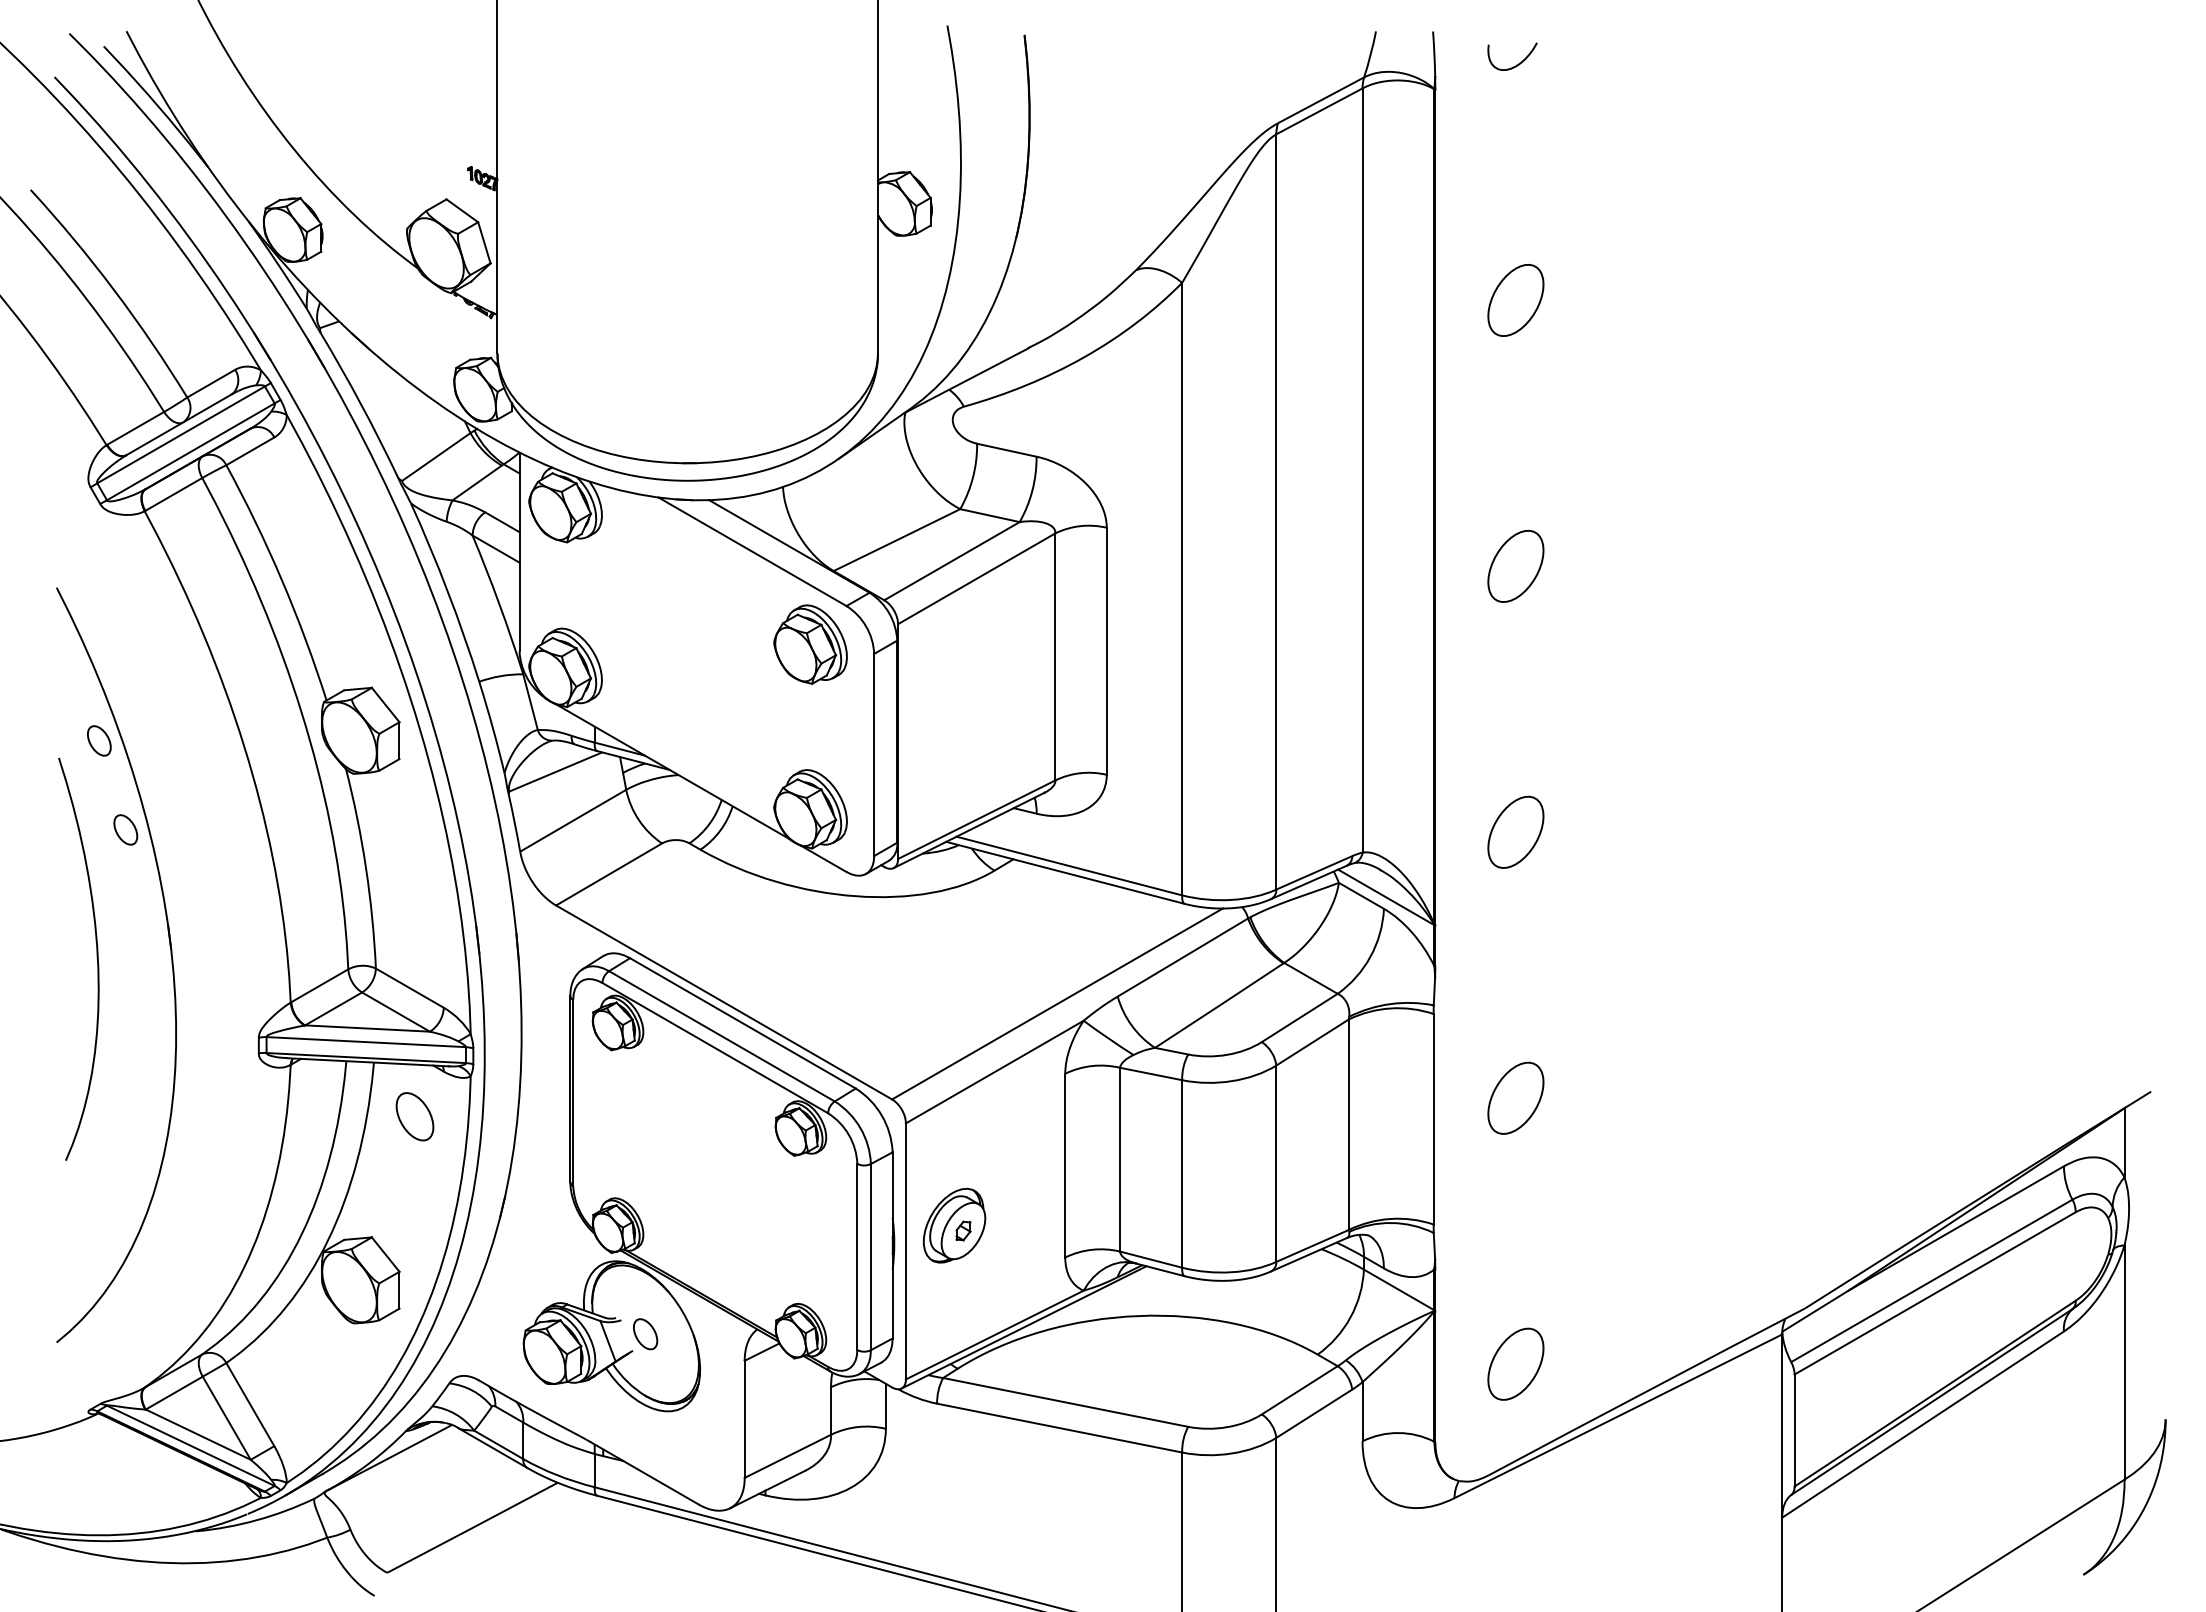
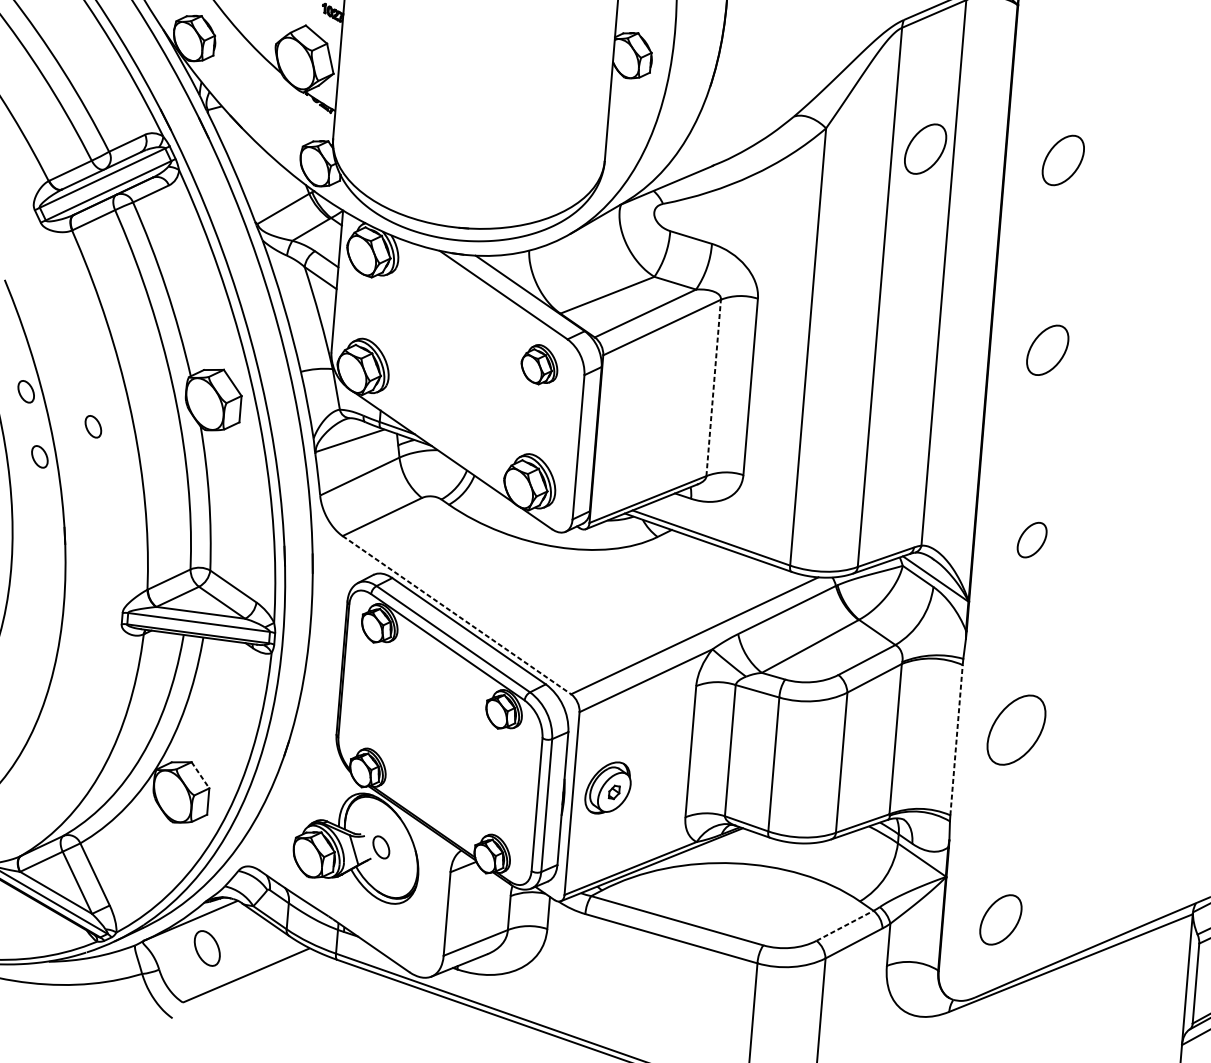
part: (1322, 300) -> (925, 149), added
part: (810, 644) -> (539, 364), size x0.7
line: (1055, 656) -> (713, 387), solid -> dashed
part: (196, 781) -> (93, 426), added
part: (1515, 831) -> (1031, 539), size x0.7
line: (724, 1002) -> (457, 615), solid -> dashed
part: (1515, 1097) -> (1016, 729), size x1.4
part: (414, 1116) -> (206, 948), moved
line: (1433, 1118) -> (956, 739), solid -> dashed
line: (385, 1254) -> (200, 775), solid -> dashed
line: (1299, 1390) -> (844, 925), solid -> dashed

